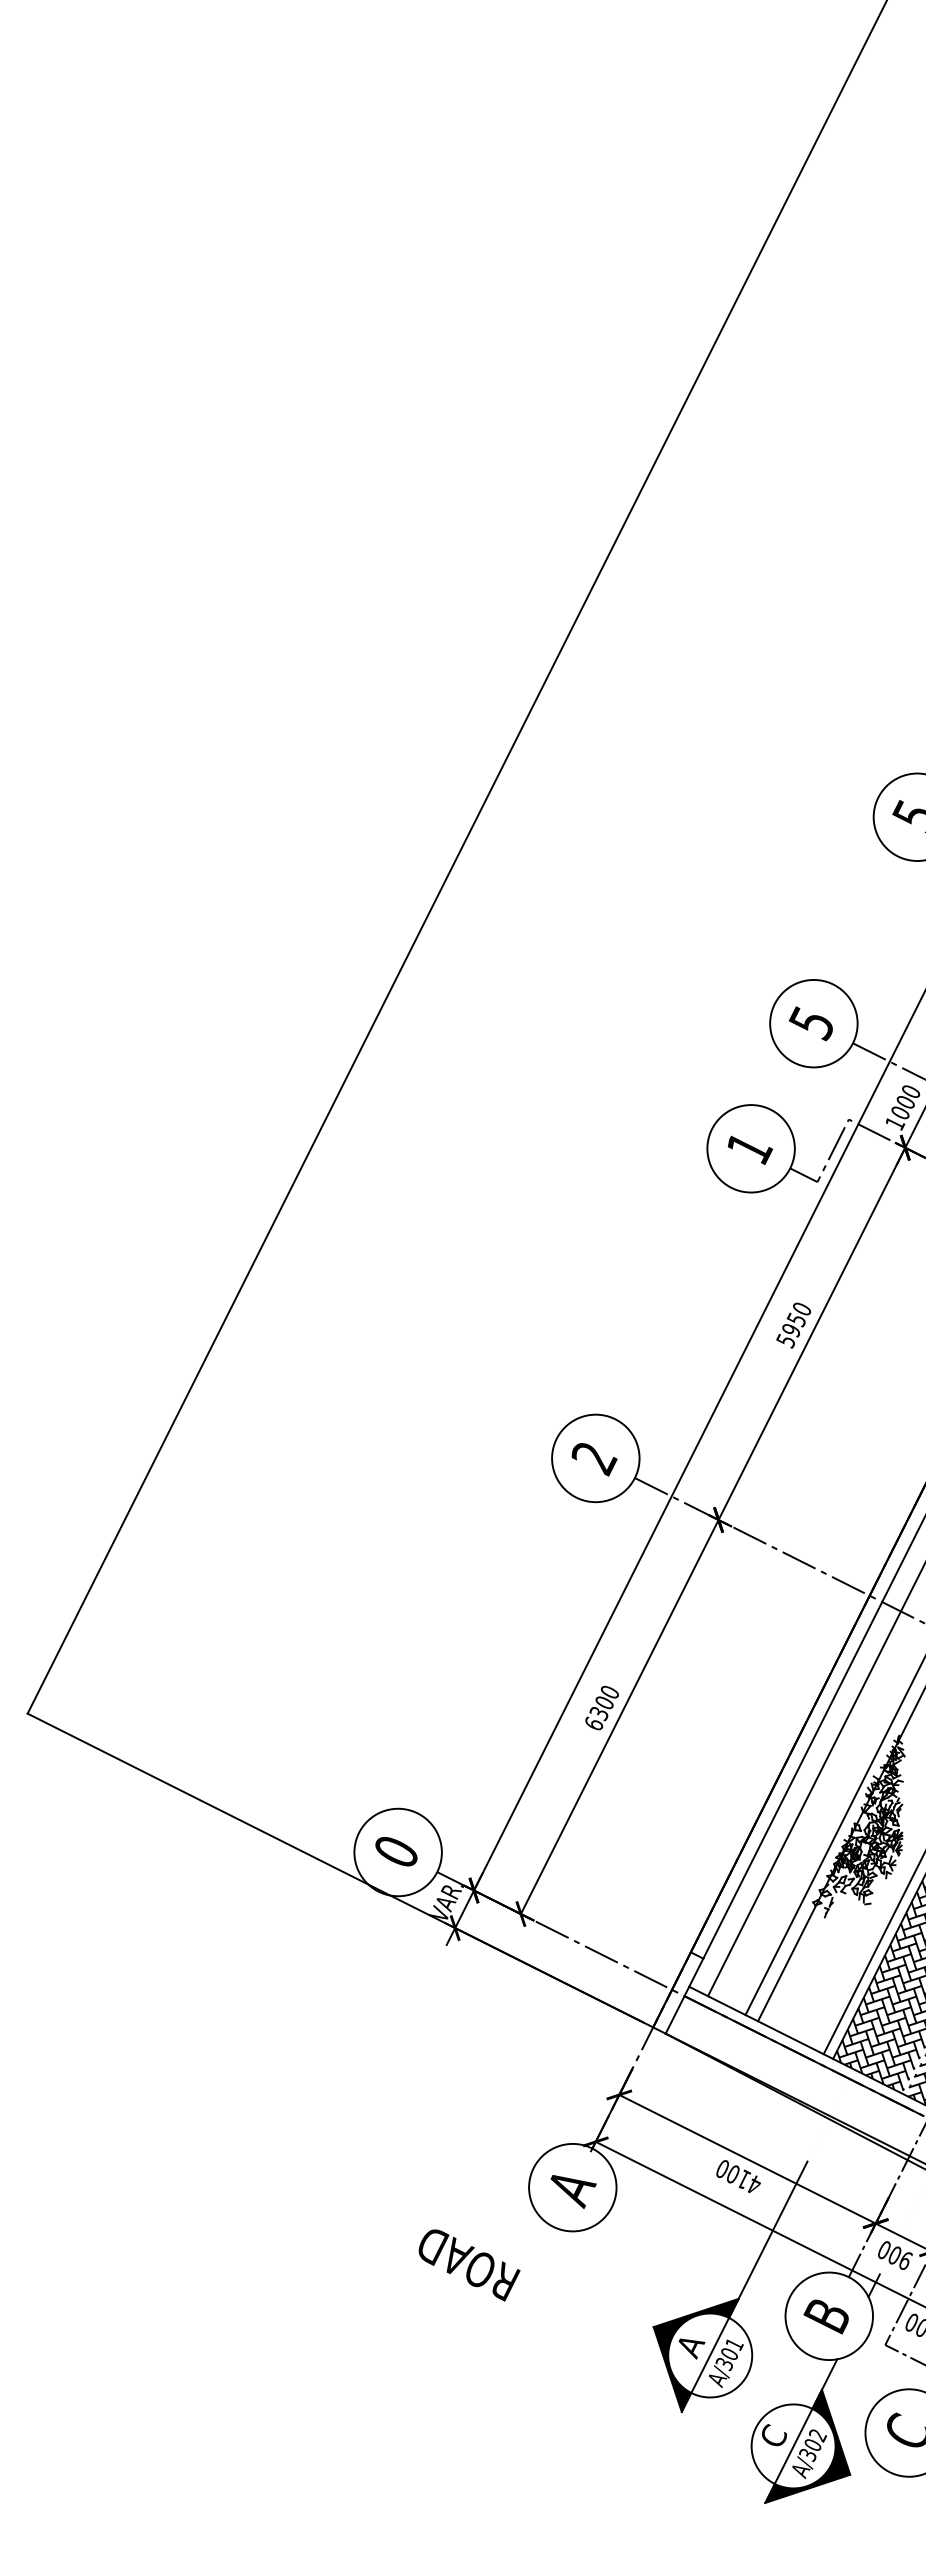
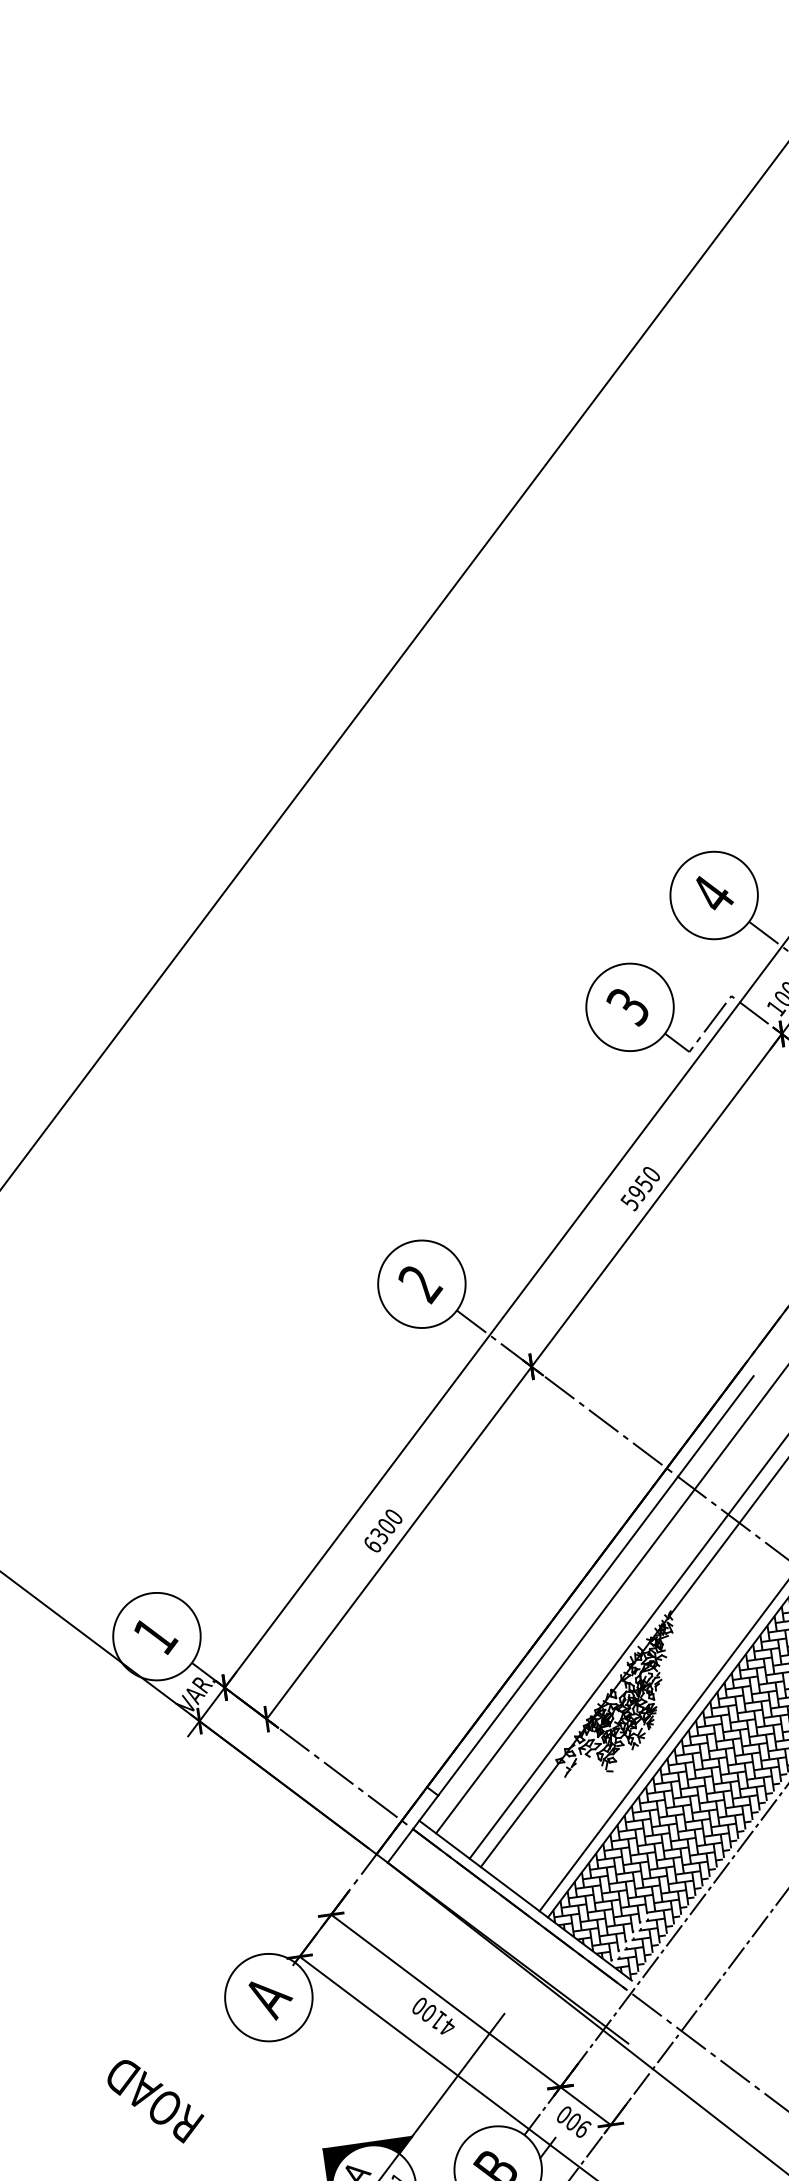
text: (811, 1023) -> (711, 894), 5 -> 4
text: (749, 1149) -> (628, 1007), 1 -> 3
text: (397, 1852) -> (156, 1636), 0 -> 1
text: (469, 2265) -> (155, 2101), moved

